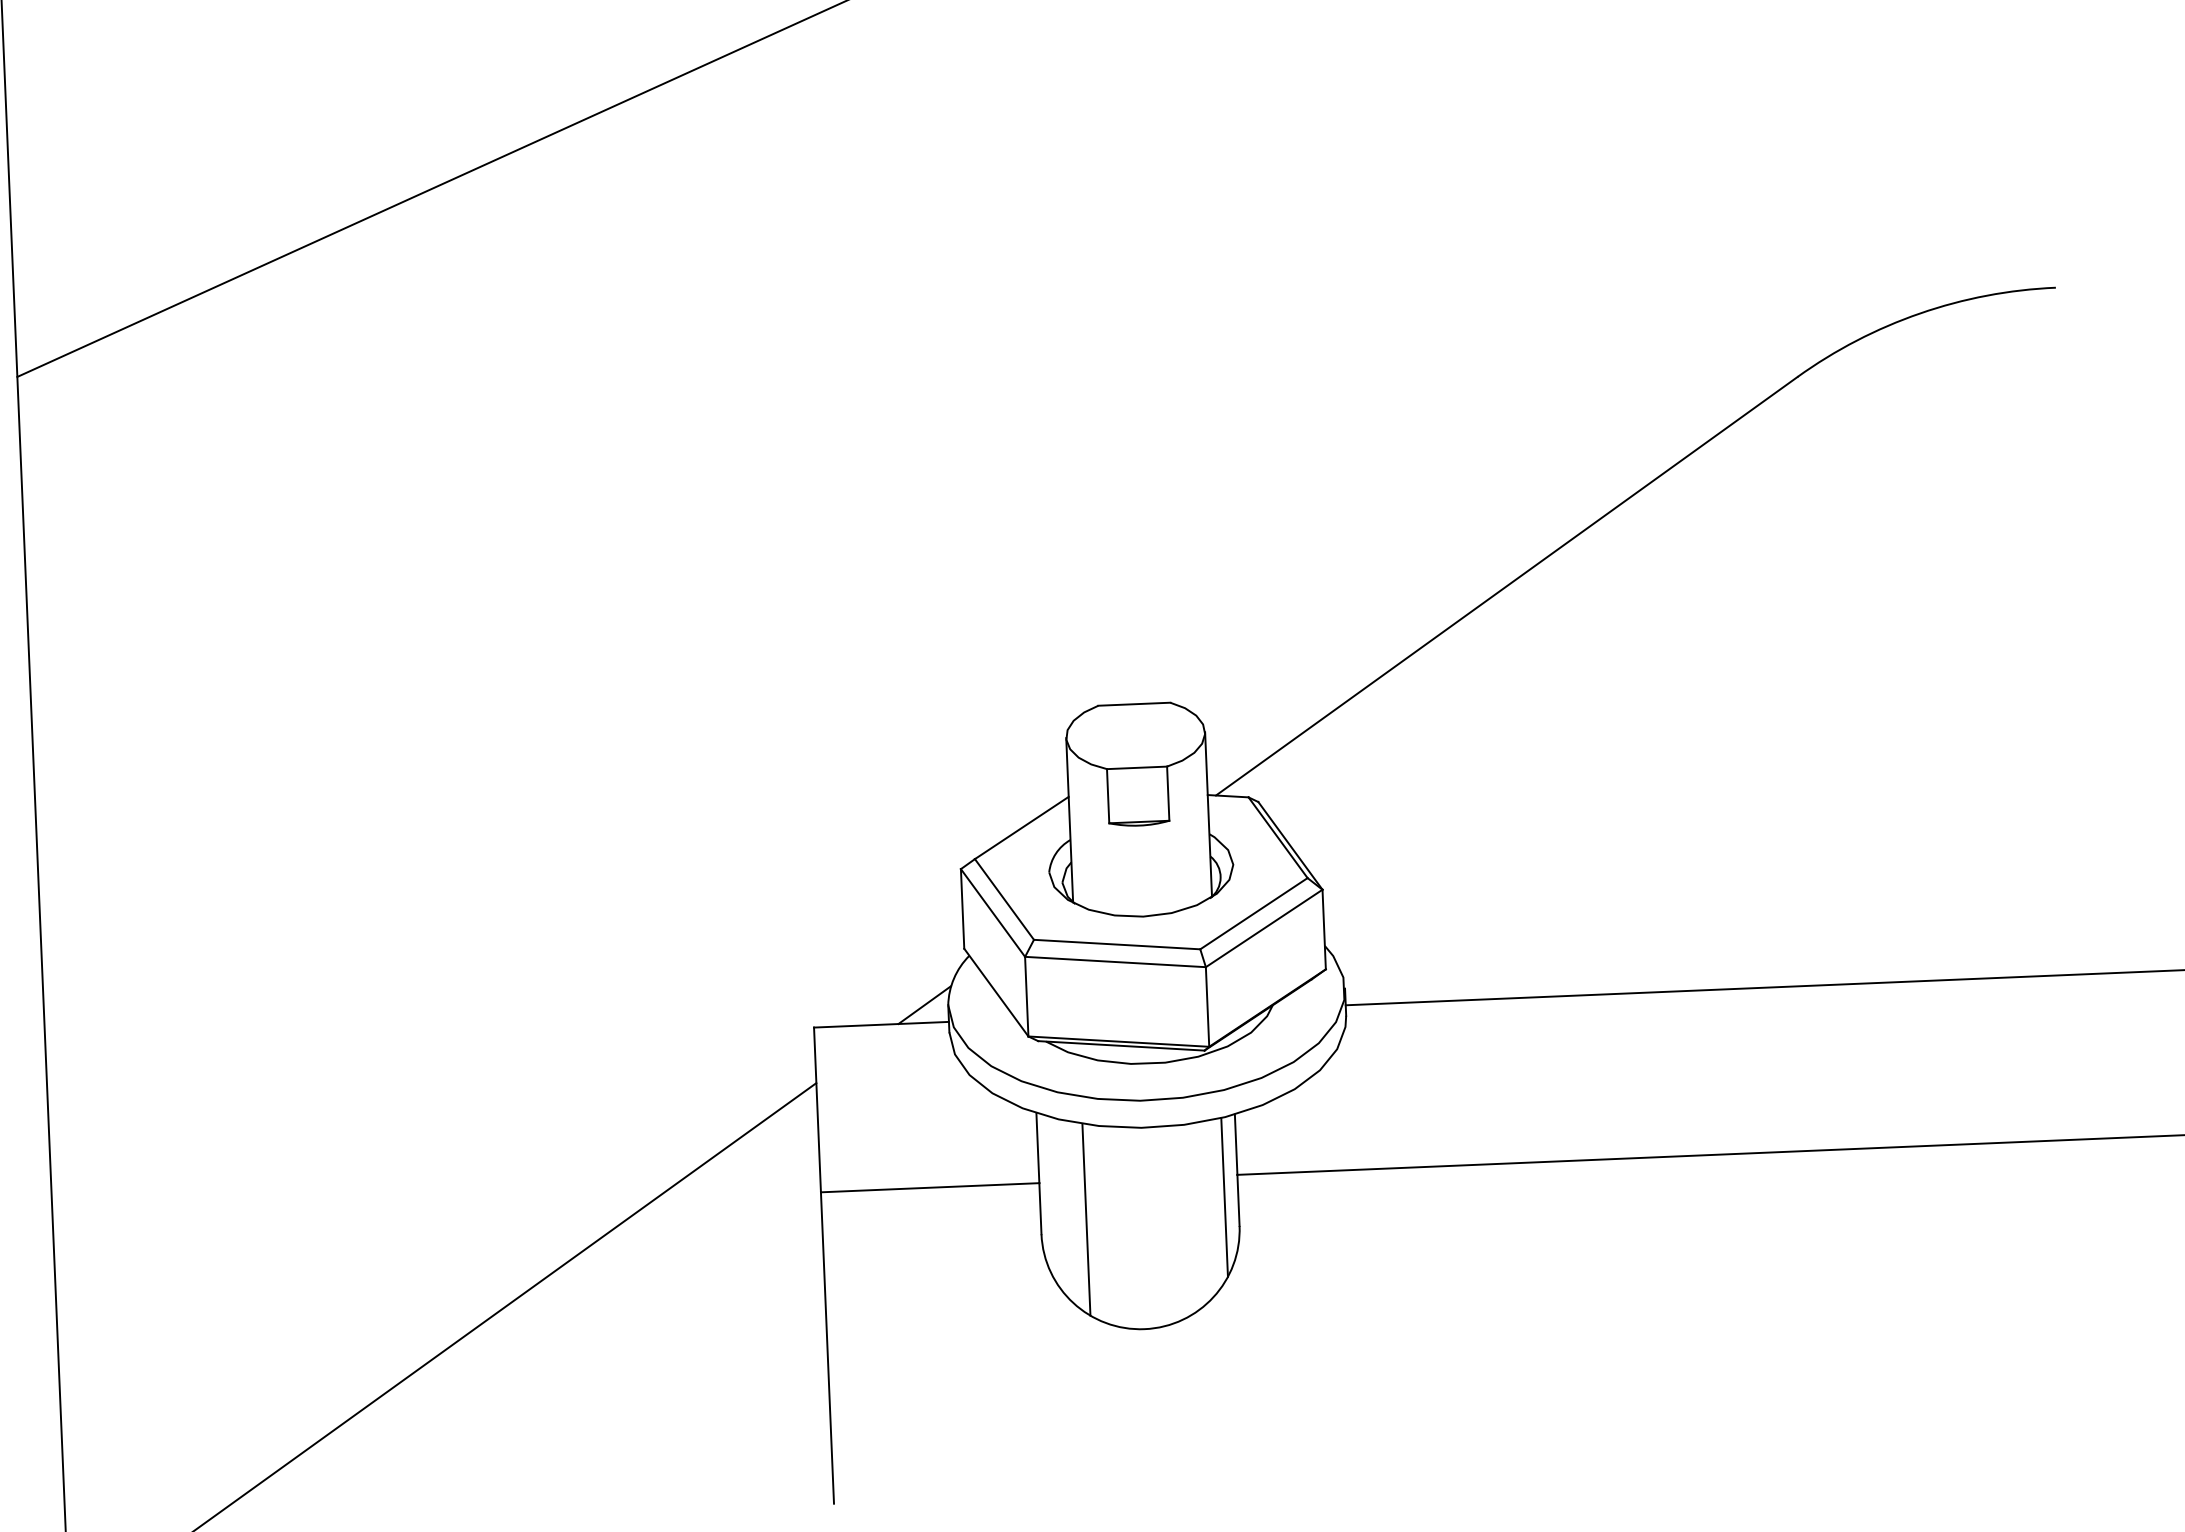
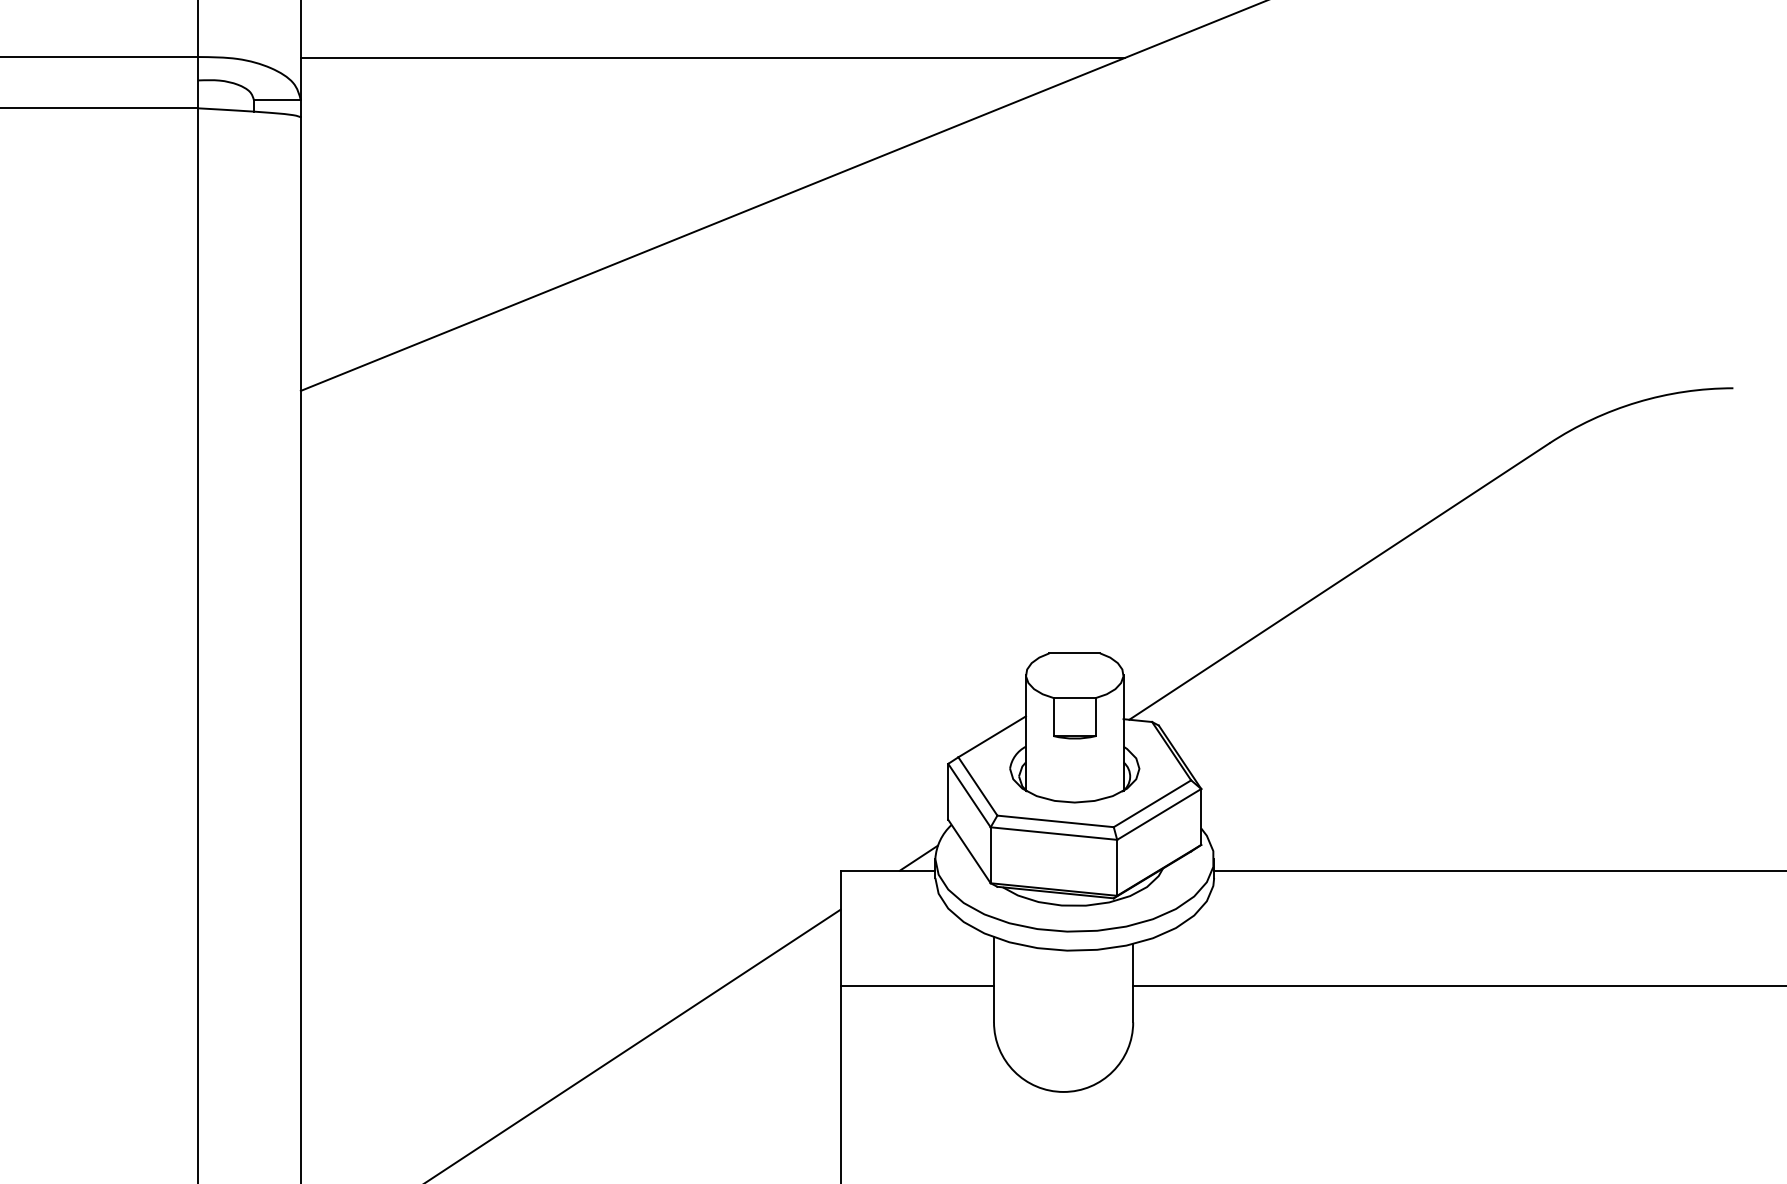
line: (1224, 1196) -> (1123, 1001), removed
line: (1085, 1219) -> (1025, 1013), removed

